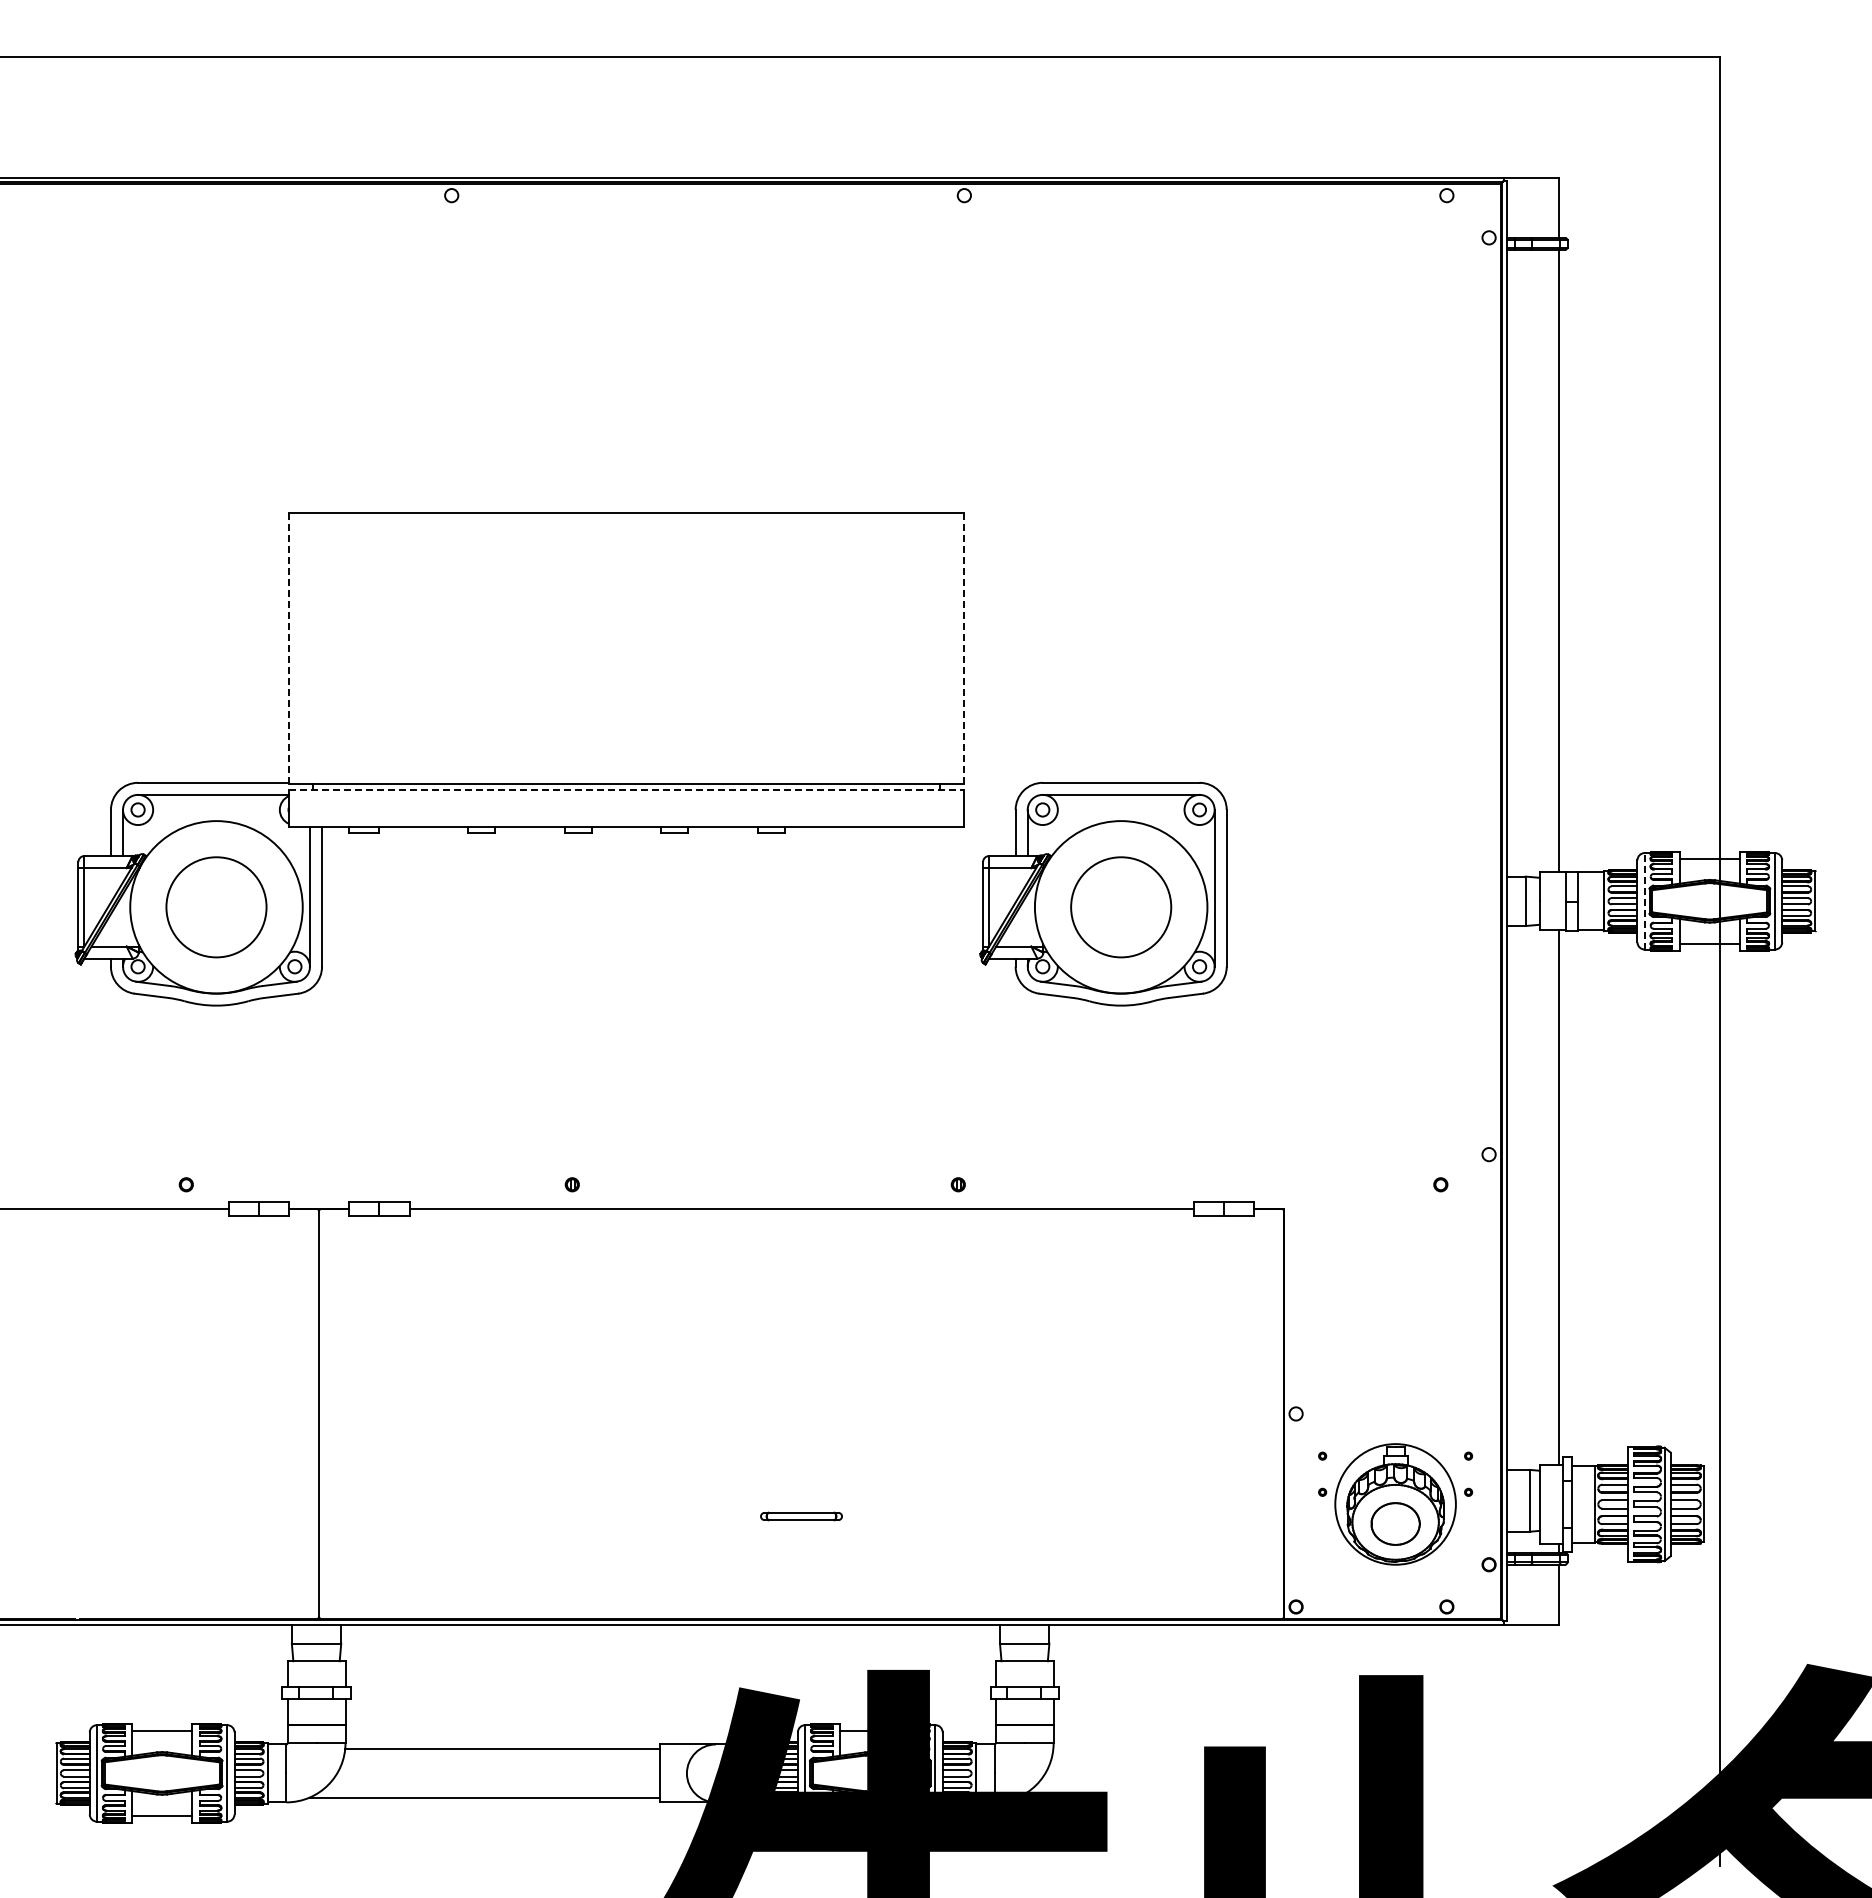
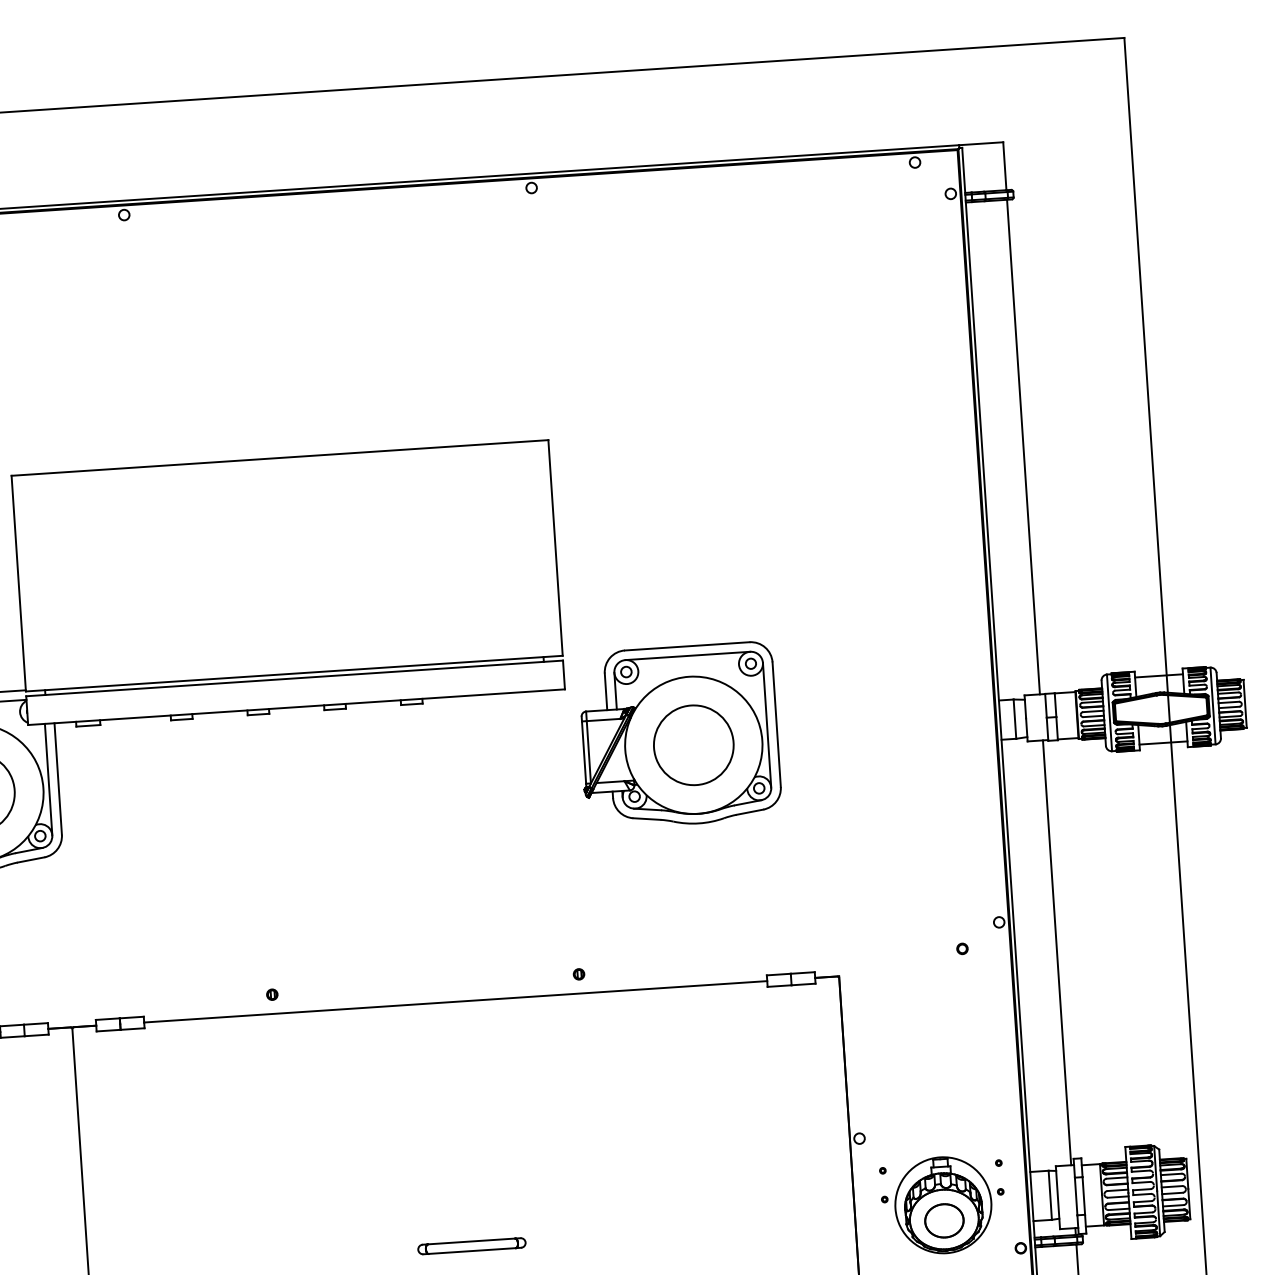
line: (288, 648) -> (18, 583), dashed -> solid
line: (964, 648) -> (555, 547), dashed -> solid
line: (626, 790) -> (294, 678), dashed -> solid
line: (1644, 900) -> (1109, 712), dashed -> solid
part: (801, 1516) -> (471, 1246), size x1.67

